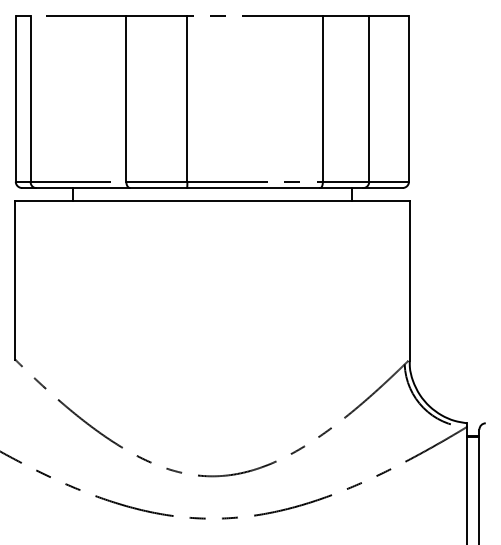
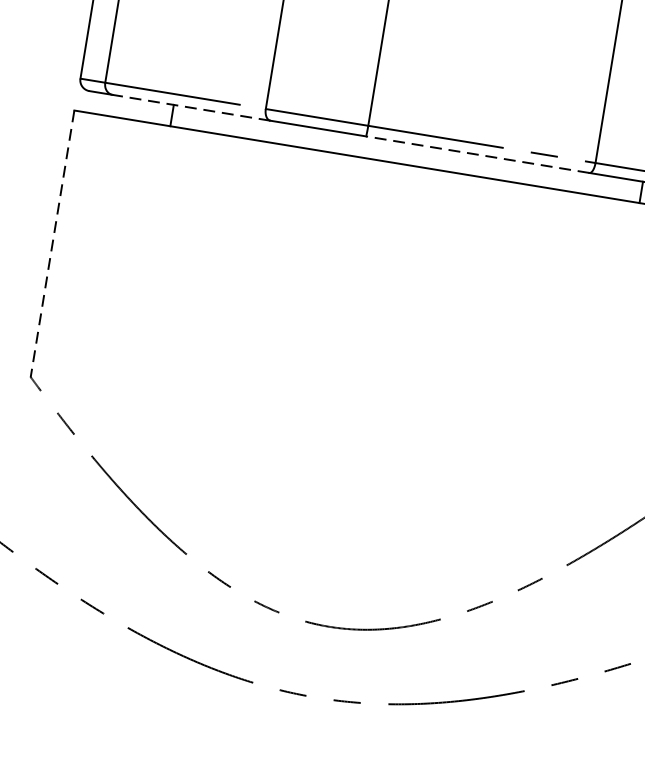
line: (82, 188) -> (190, 108), solid -> dashed
line: (253, 188) -> (477, 155), solid -> dashed
line: (15, 280) -> (52, 244), solid -> dashed

